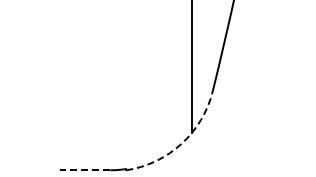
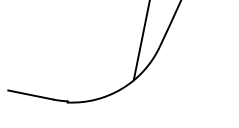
arc: (181, 143) -> (122, 88), dashed -> solid
line: (85, 170) -> (30, 95), dashed -> solid

